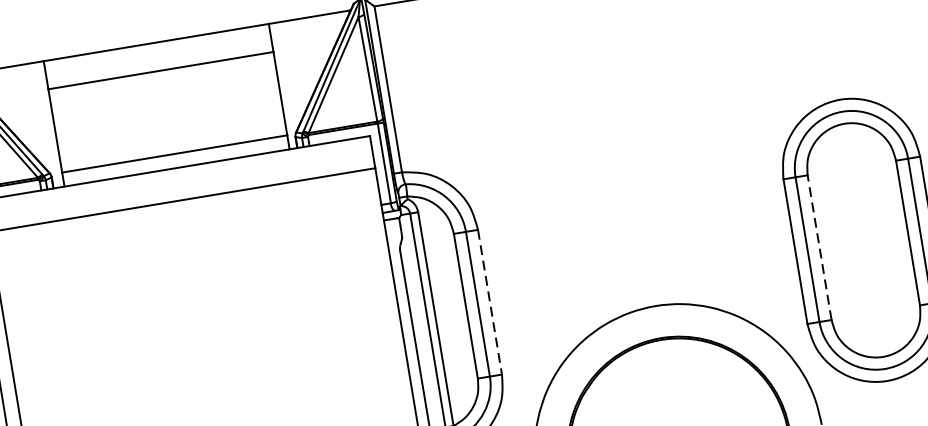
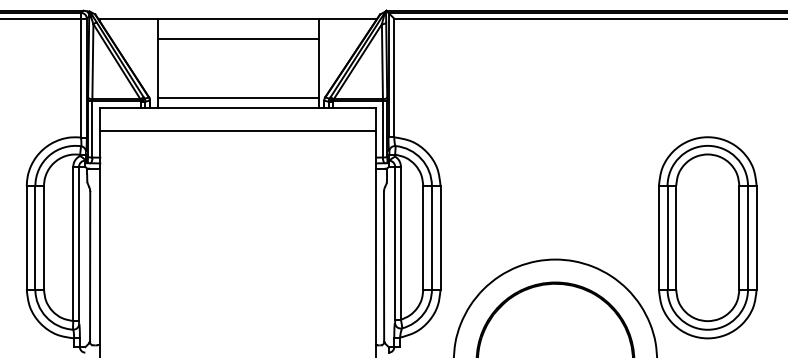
line: (819, 247) -> (676, 237), dashed -> solid
line: (489, 301) -> (440, 237), dashed -> solid

